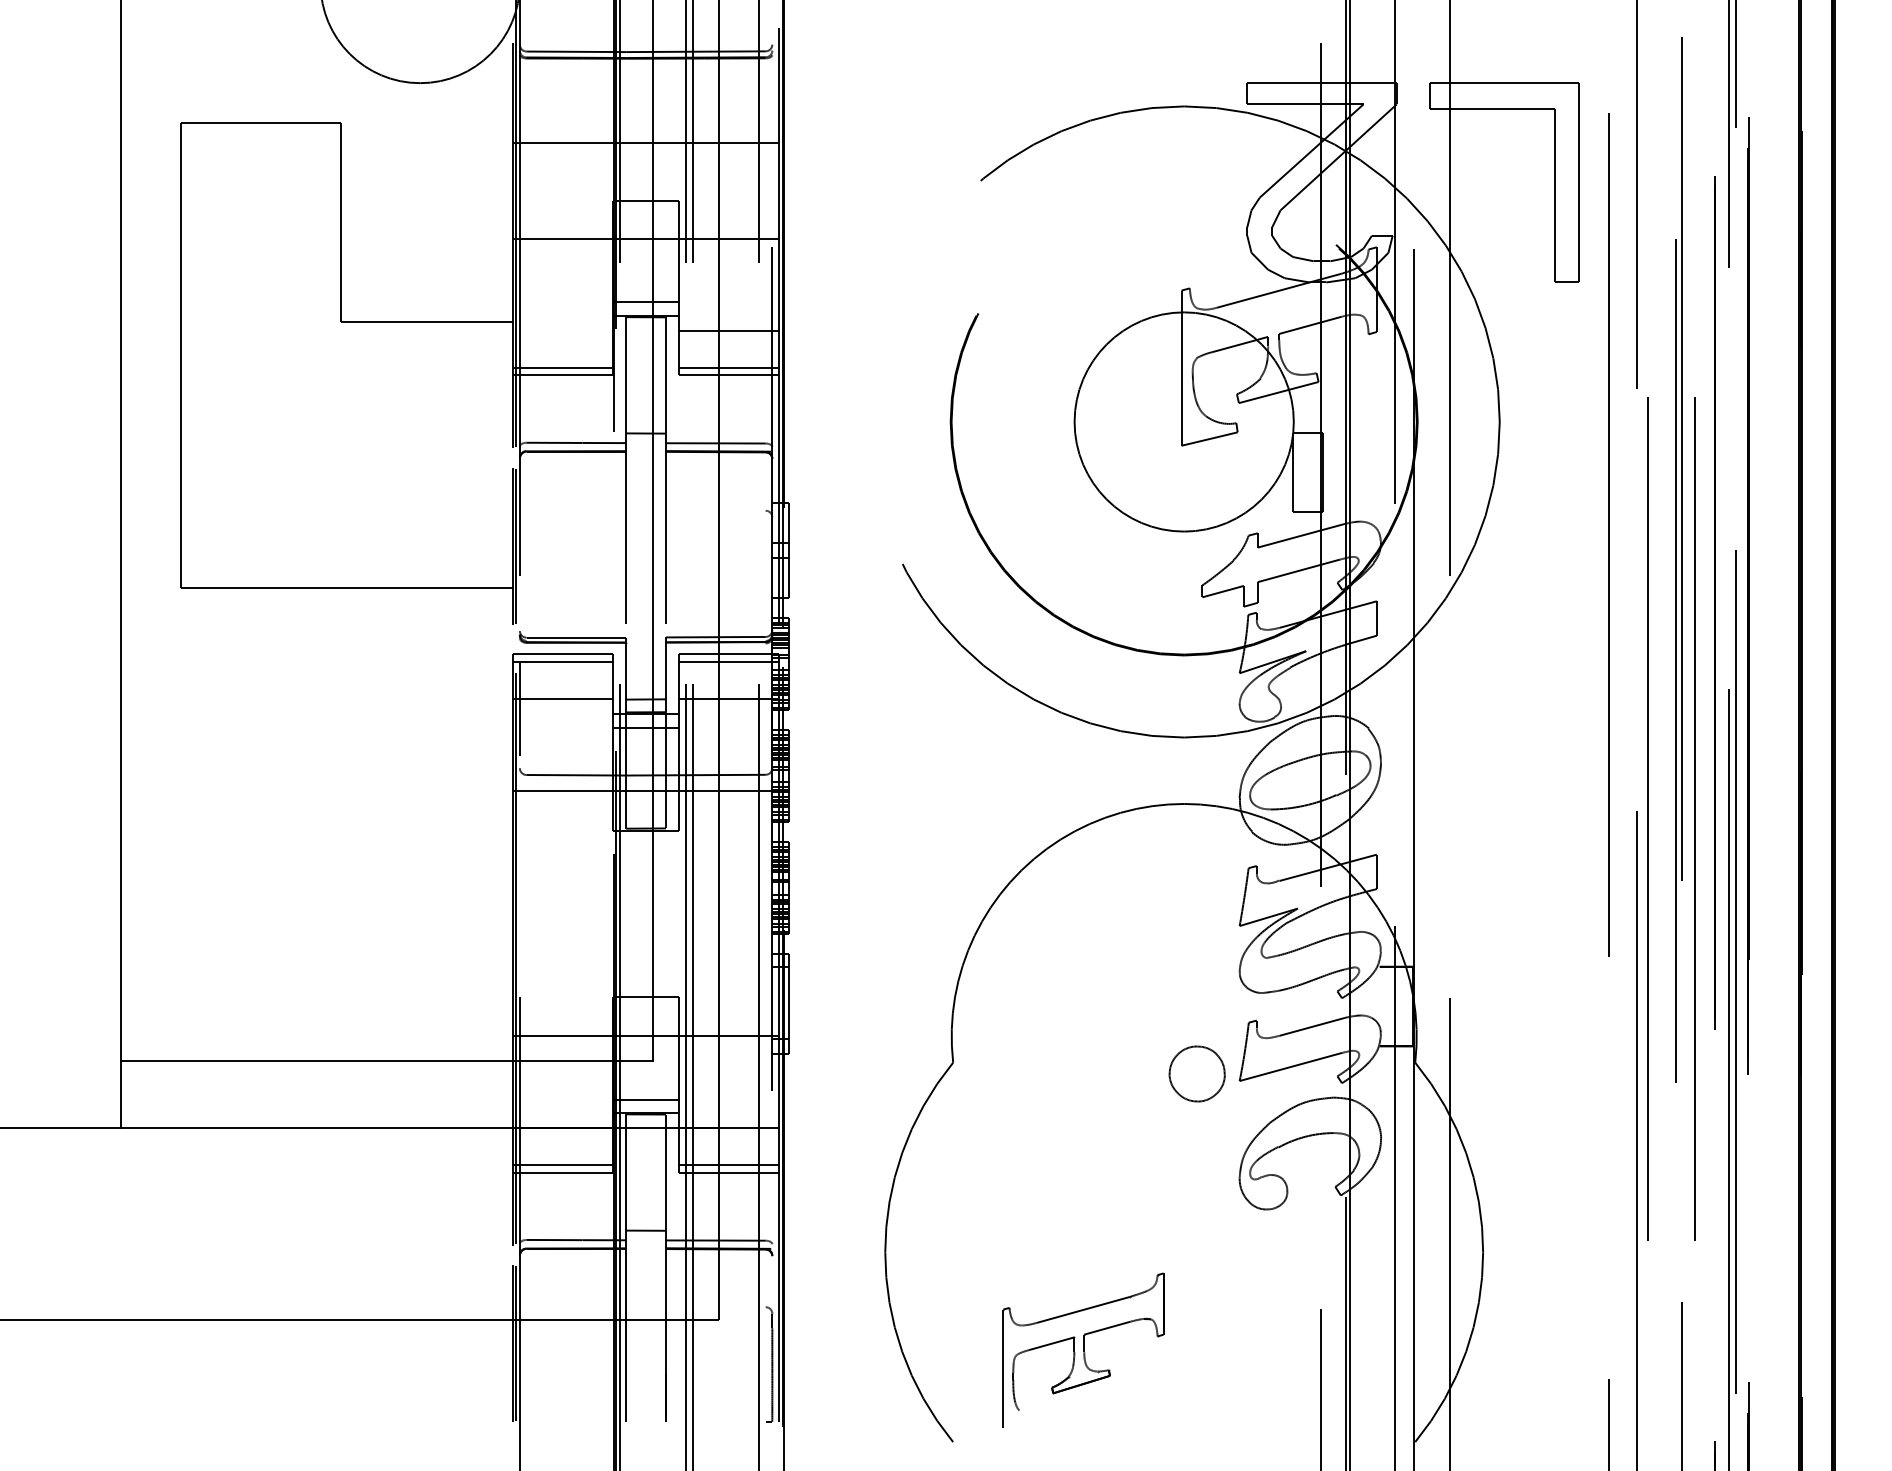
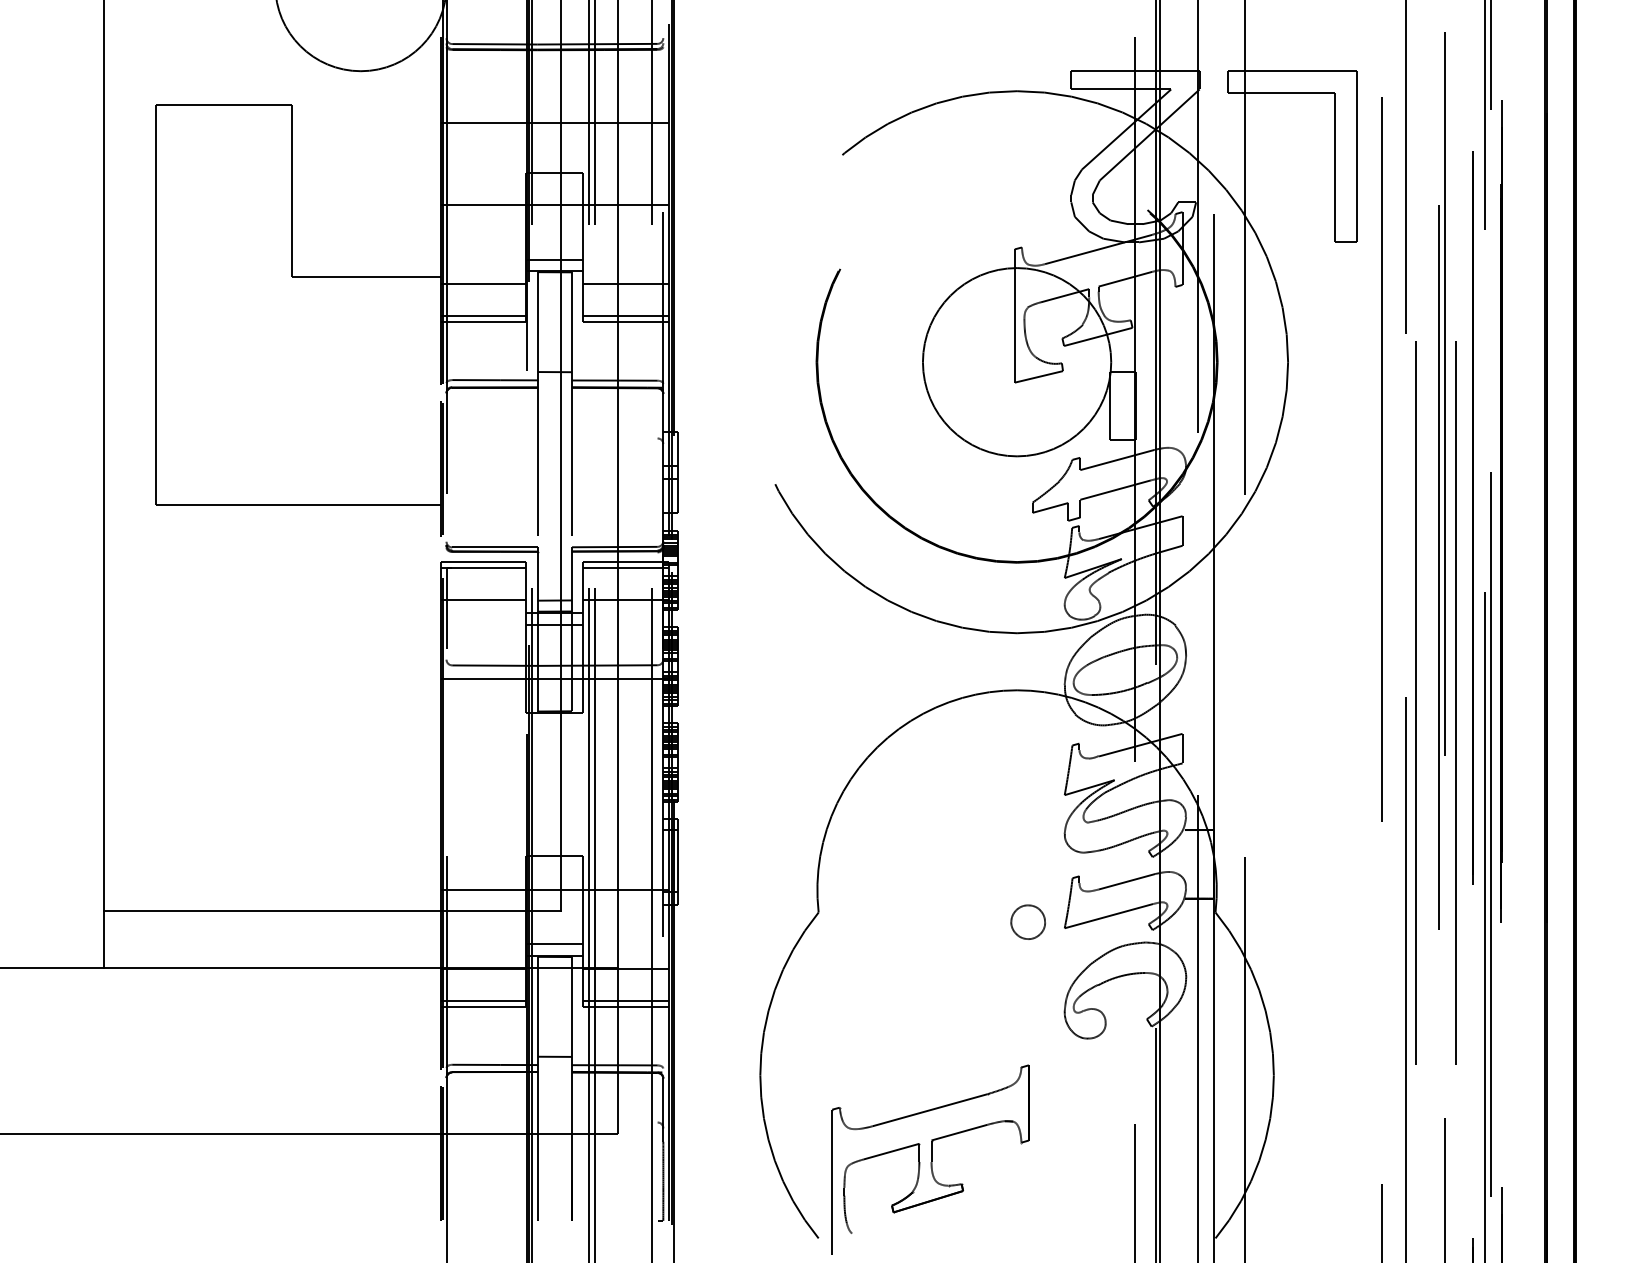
line: (562, 331) -> (483, 284), added
part: (1196, 1073) -> (1027, 921), size x0.71
line: (772, 1284) -> (663, 1103), added
part: (1083, 1349) -> (930, 1158), size x1.43

